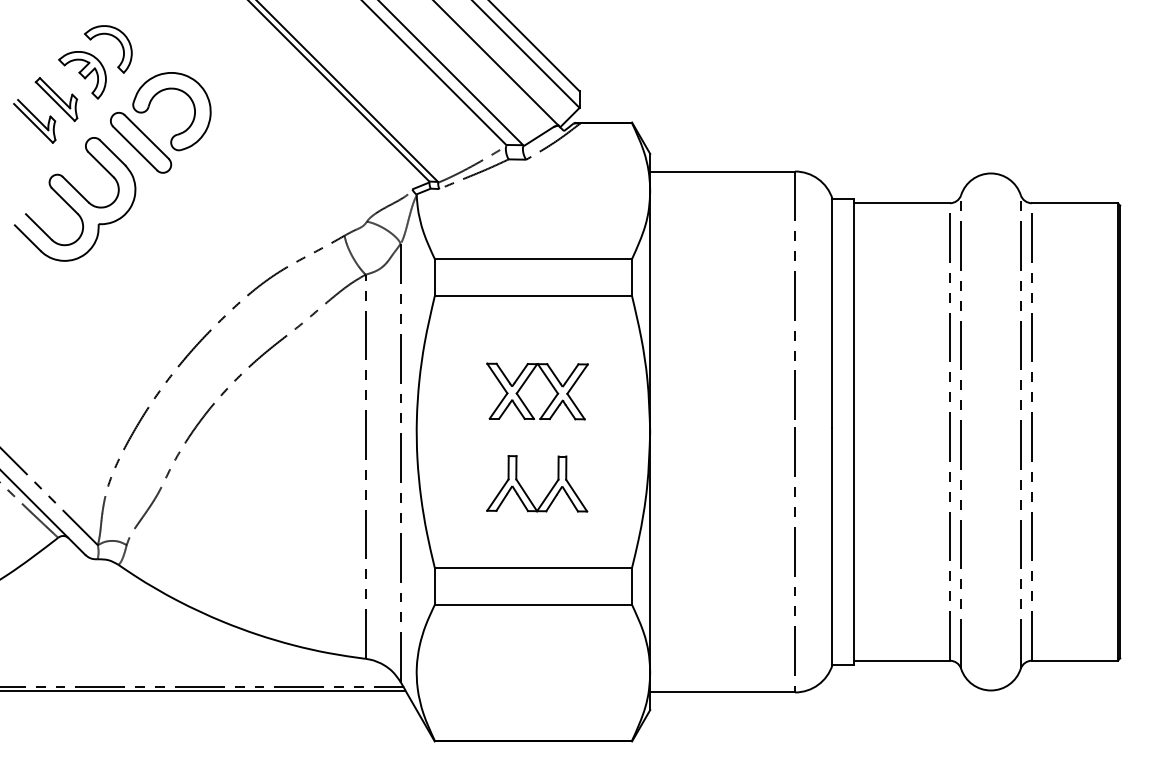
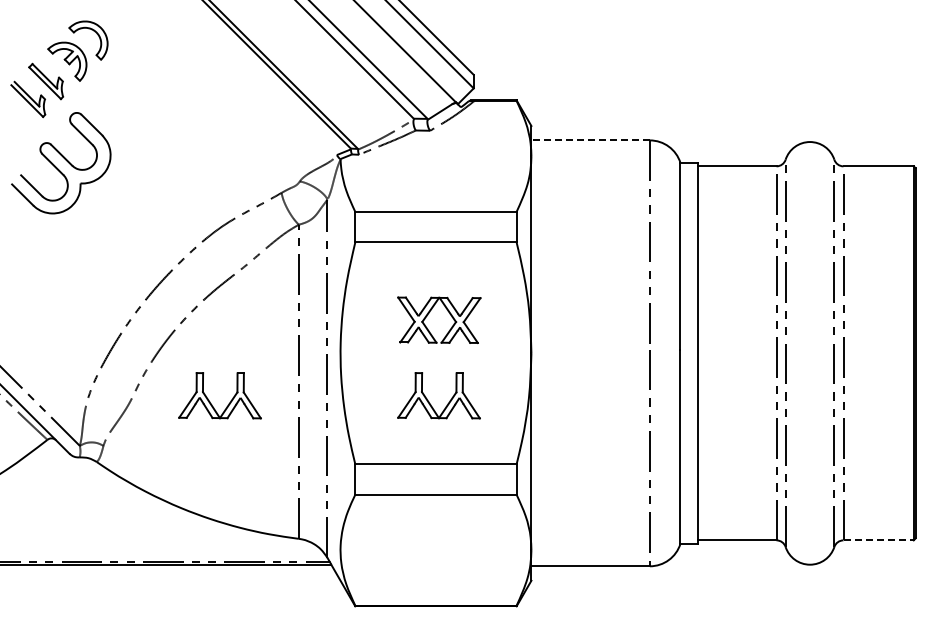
part: (147, 111) -> (120, 91), removed
line: (722, 171) -> (590, 140), solid -> dashed
part: (257, 490) -> (210, 401), added
line: (1075, 660) -> (879, 540), solid -> dashed

